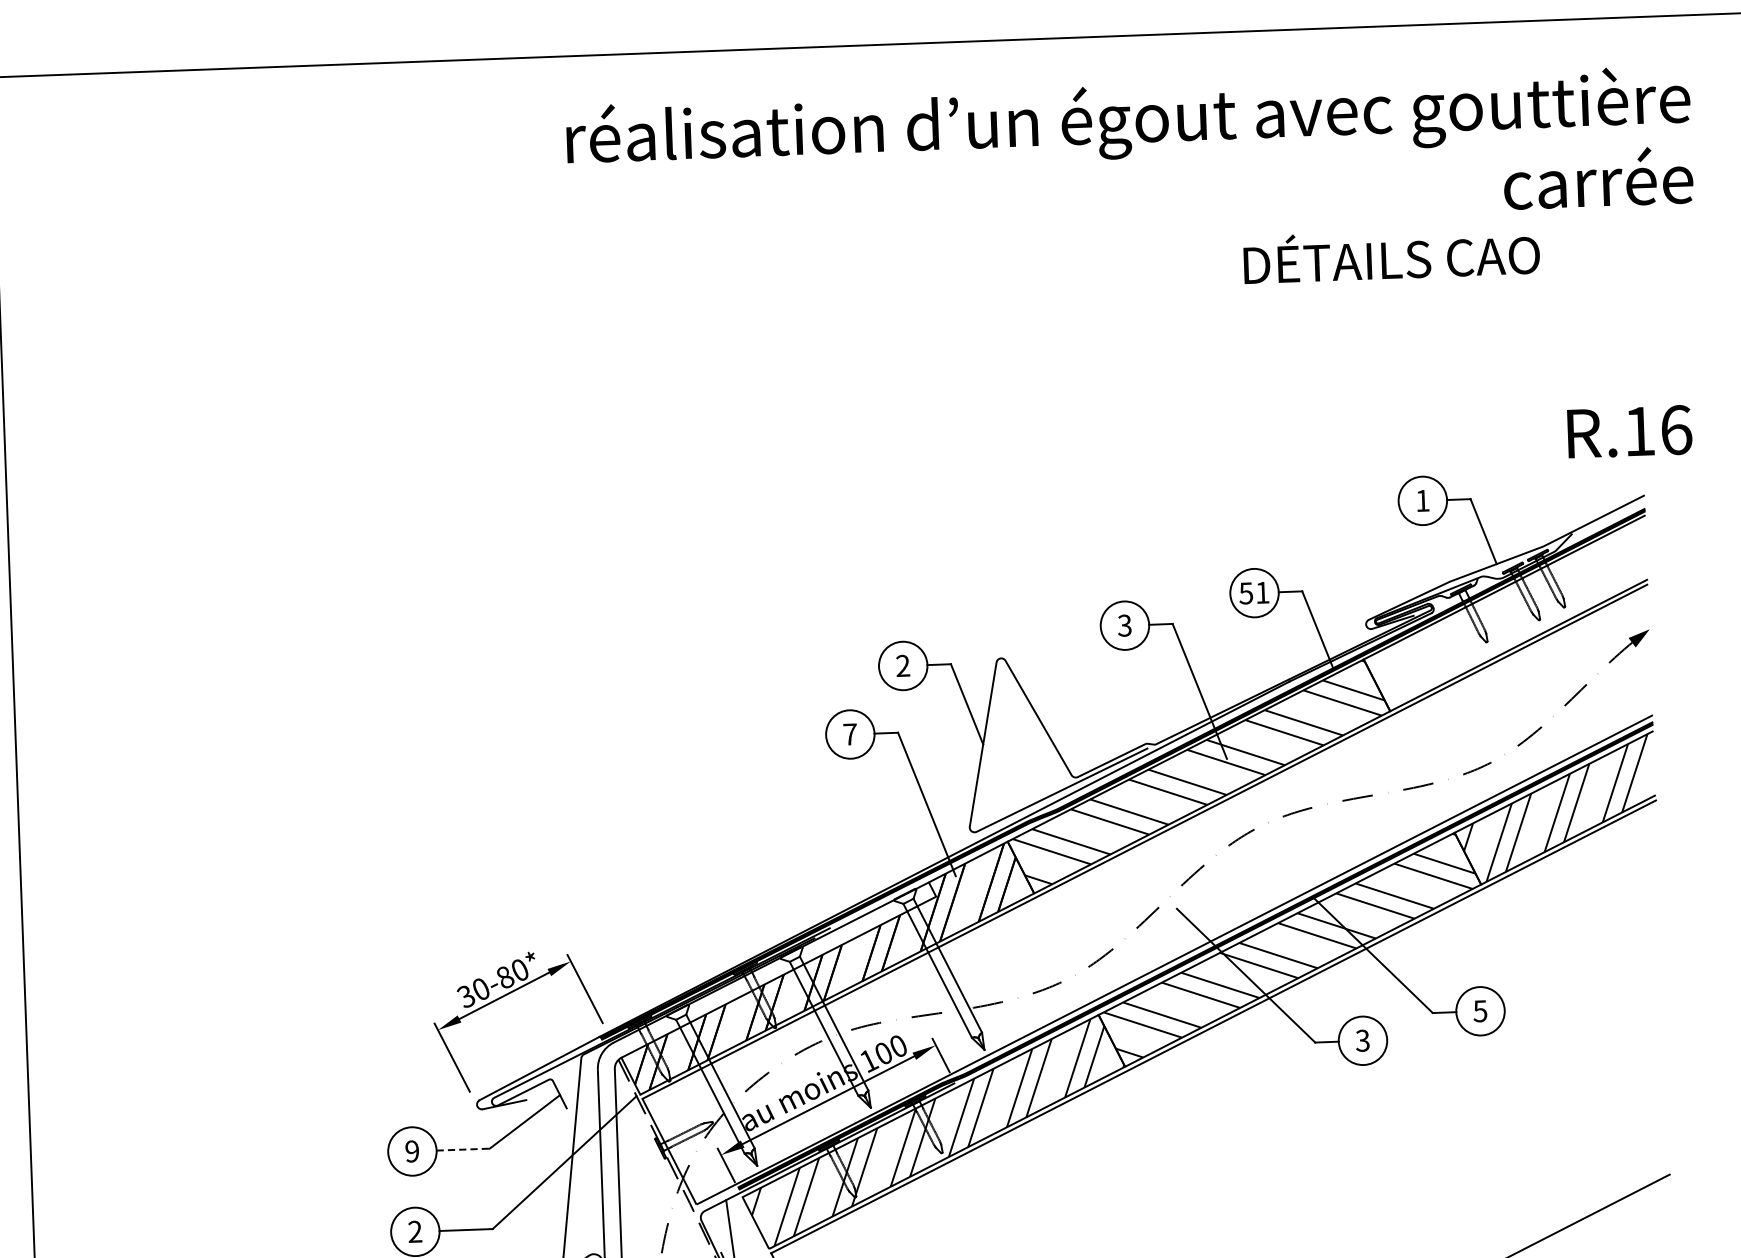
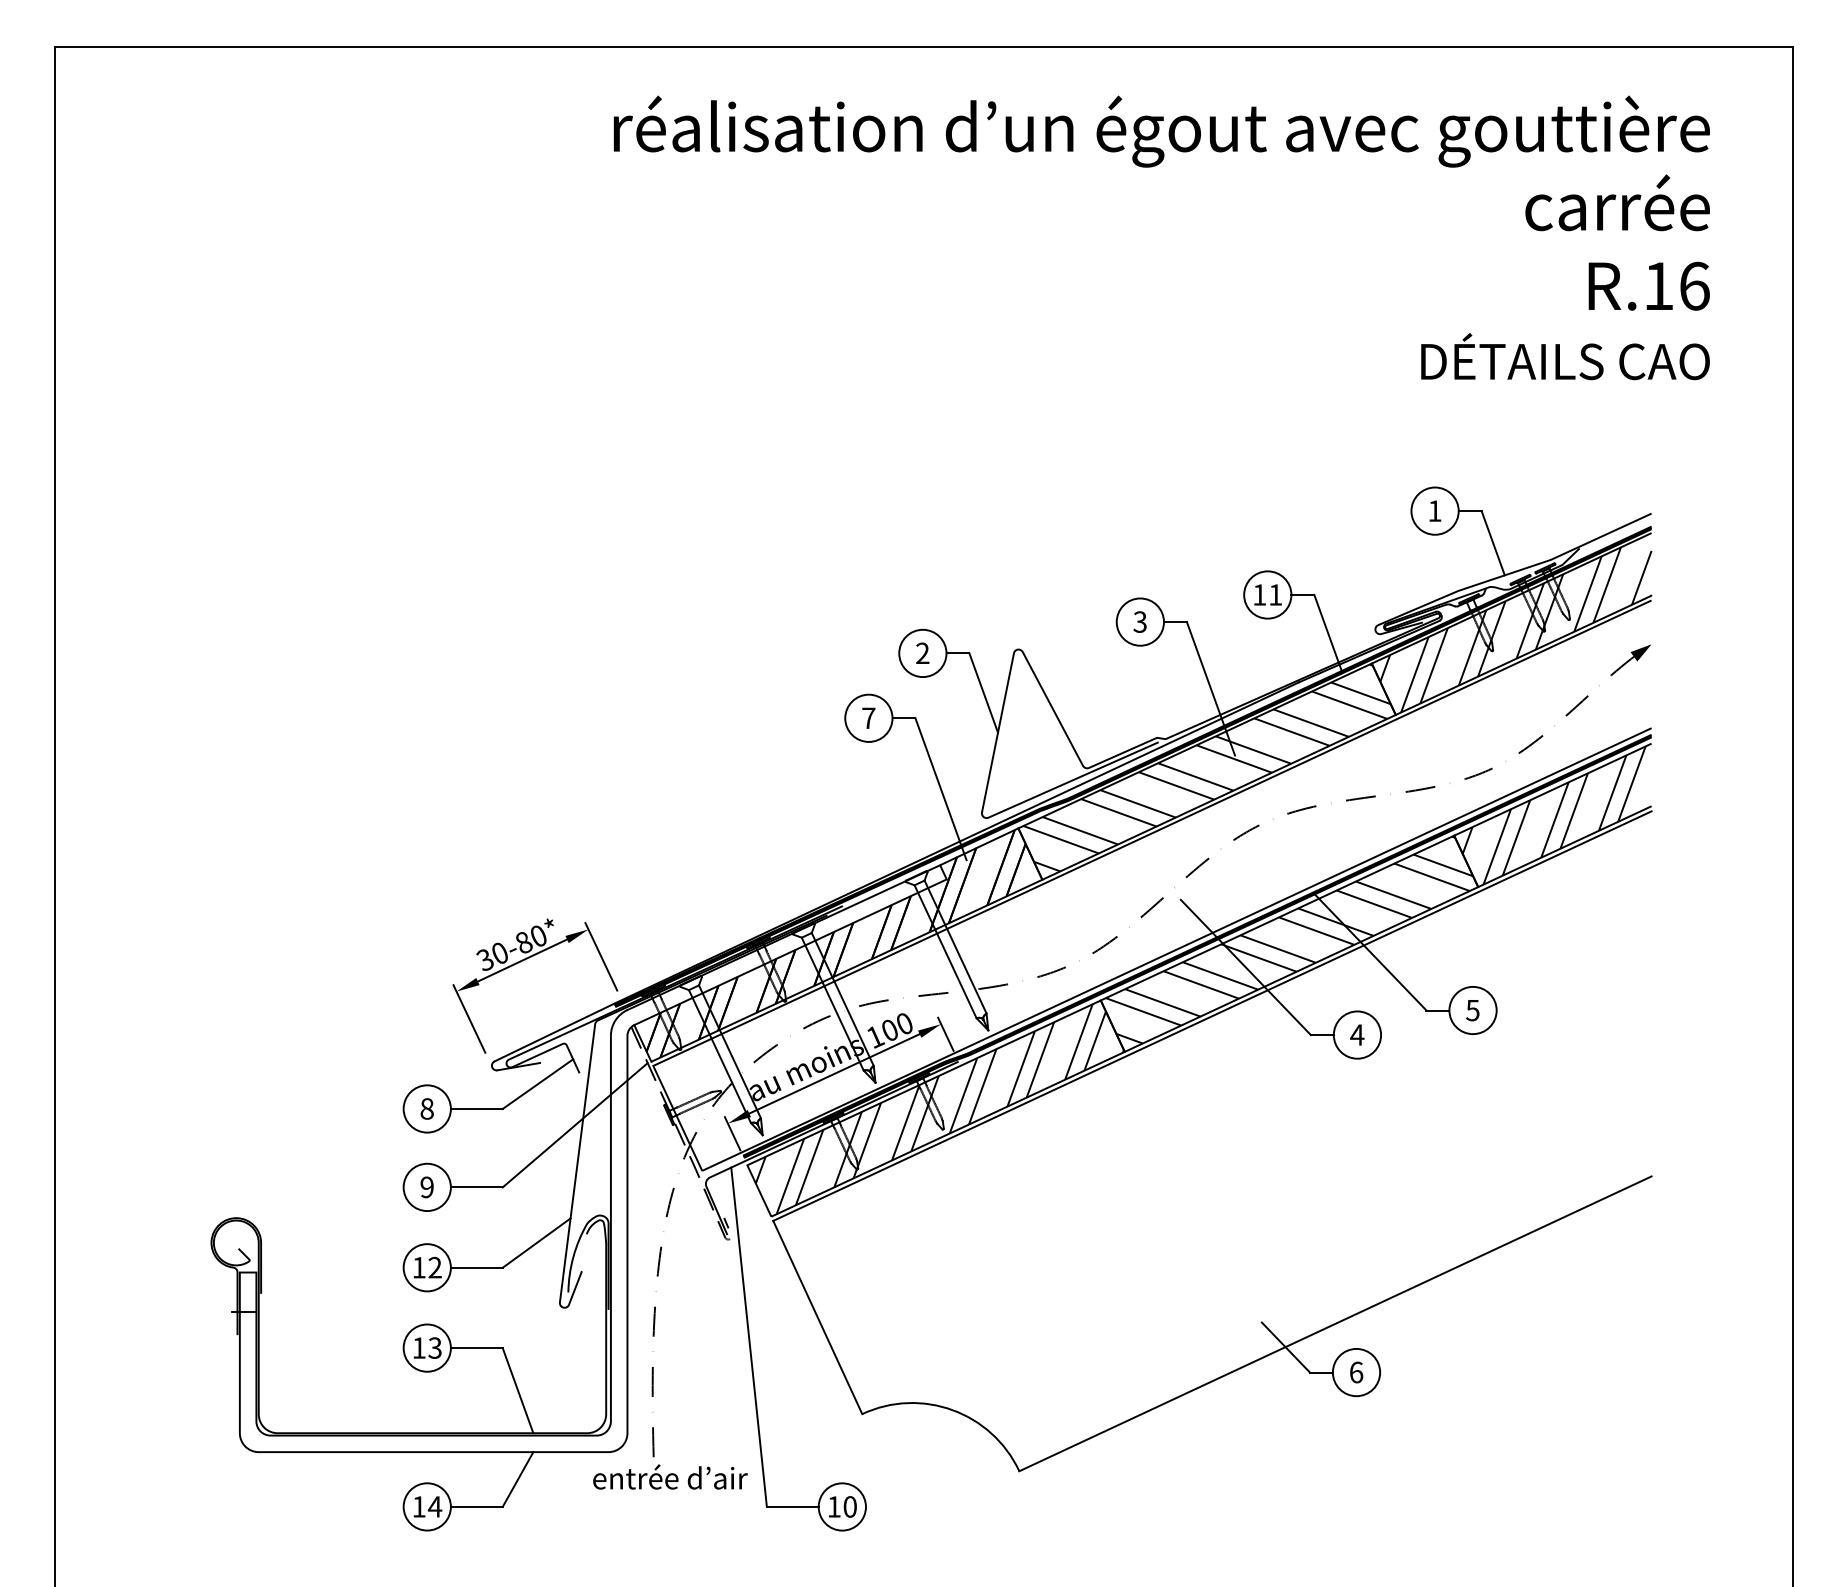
text: (1391, 255) -> (1565, 356), moved
text: (1629, 431) -> (1648, 285), moved
text: (1246, 592) -> (1259, 594), 51 -> 11
hatch: (1509, 619) -> (1515, 629), added
text: (1363, 1040) -> (1357, 1034), 3 -> 4
line: (462, 1149) -> (476, 1108), dashed -> solid
text: (411, 1151) -> (426, 1108), 9 -> 8
text: (414, 1232) -> (426, 1187), 2 -> 9

